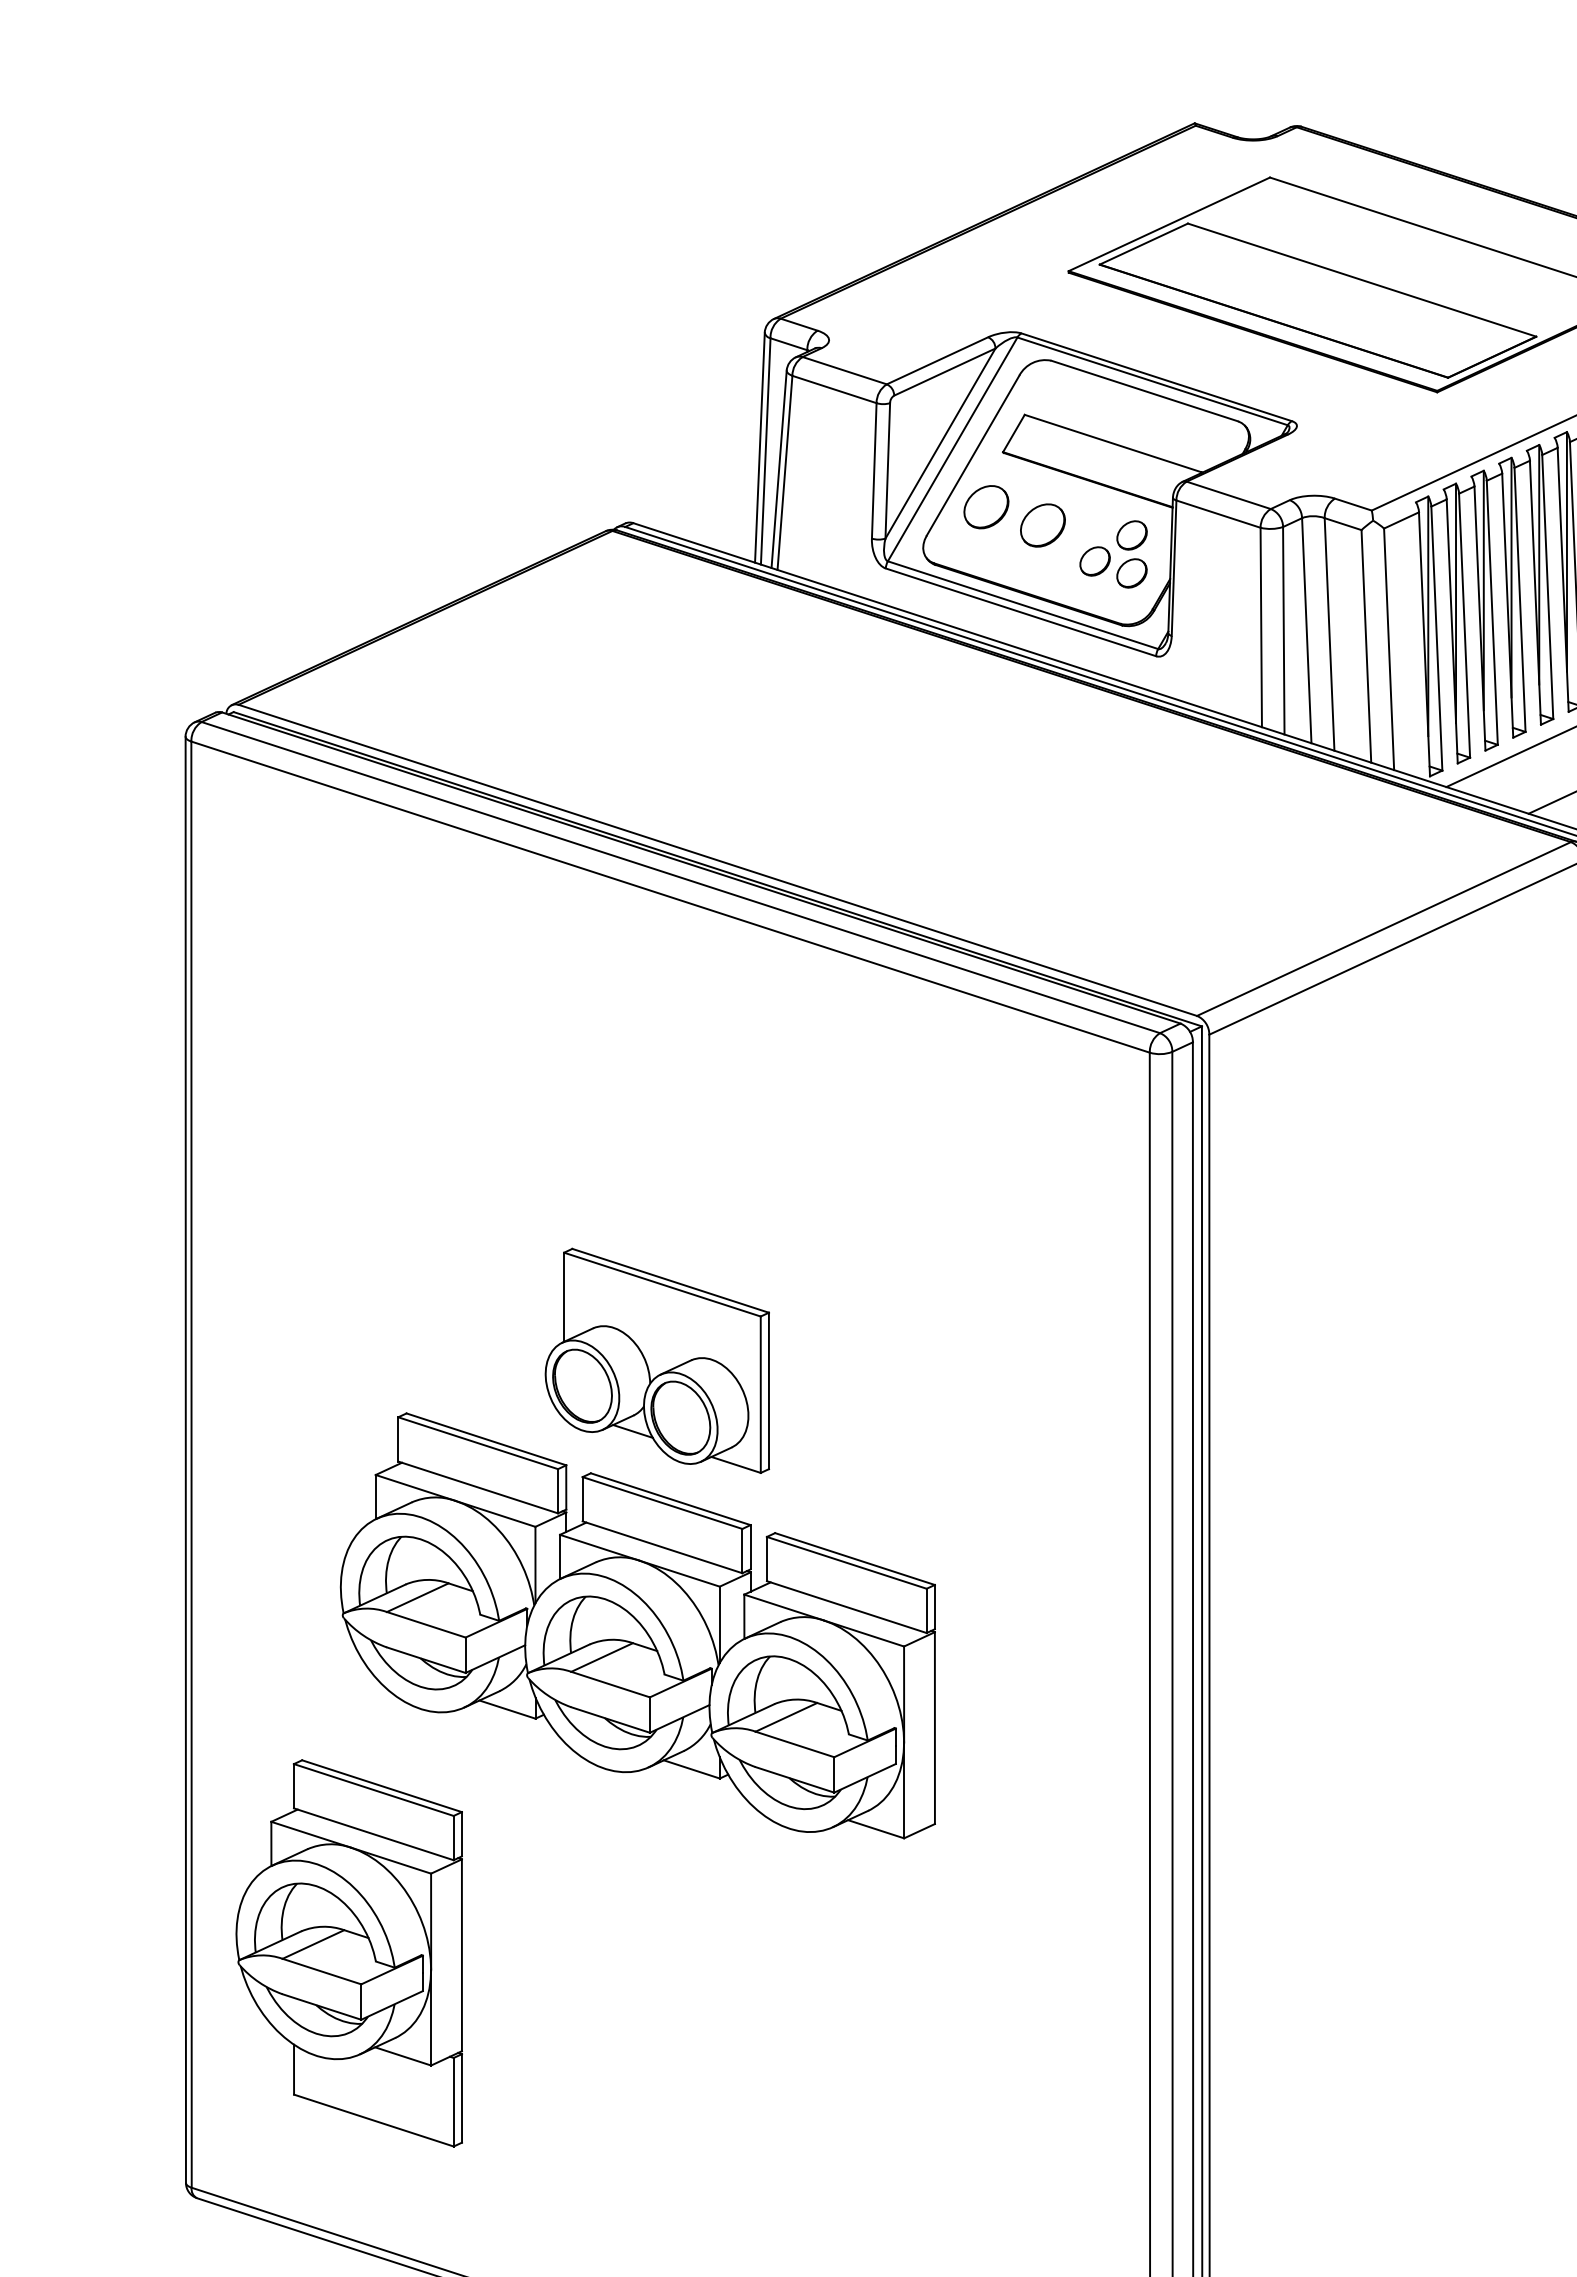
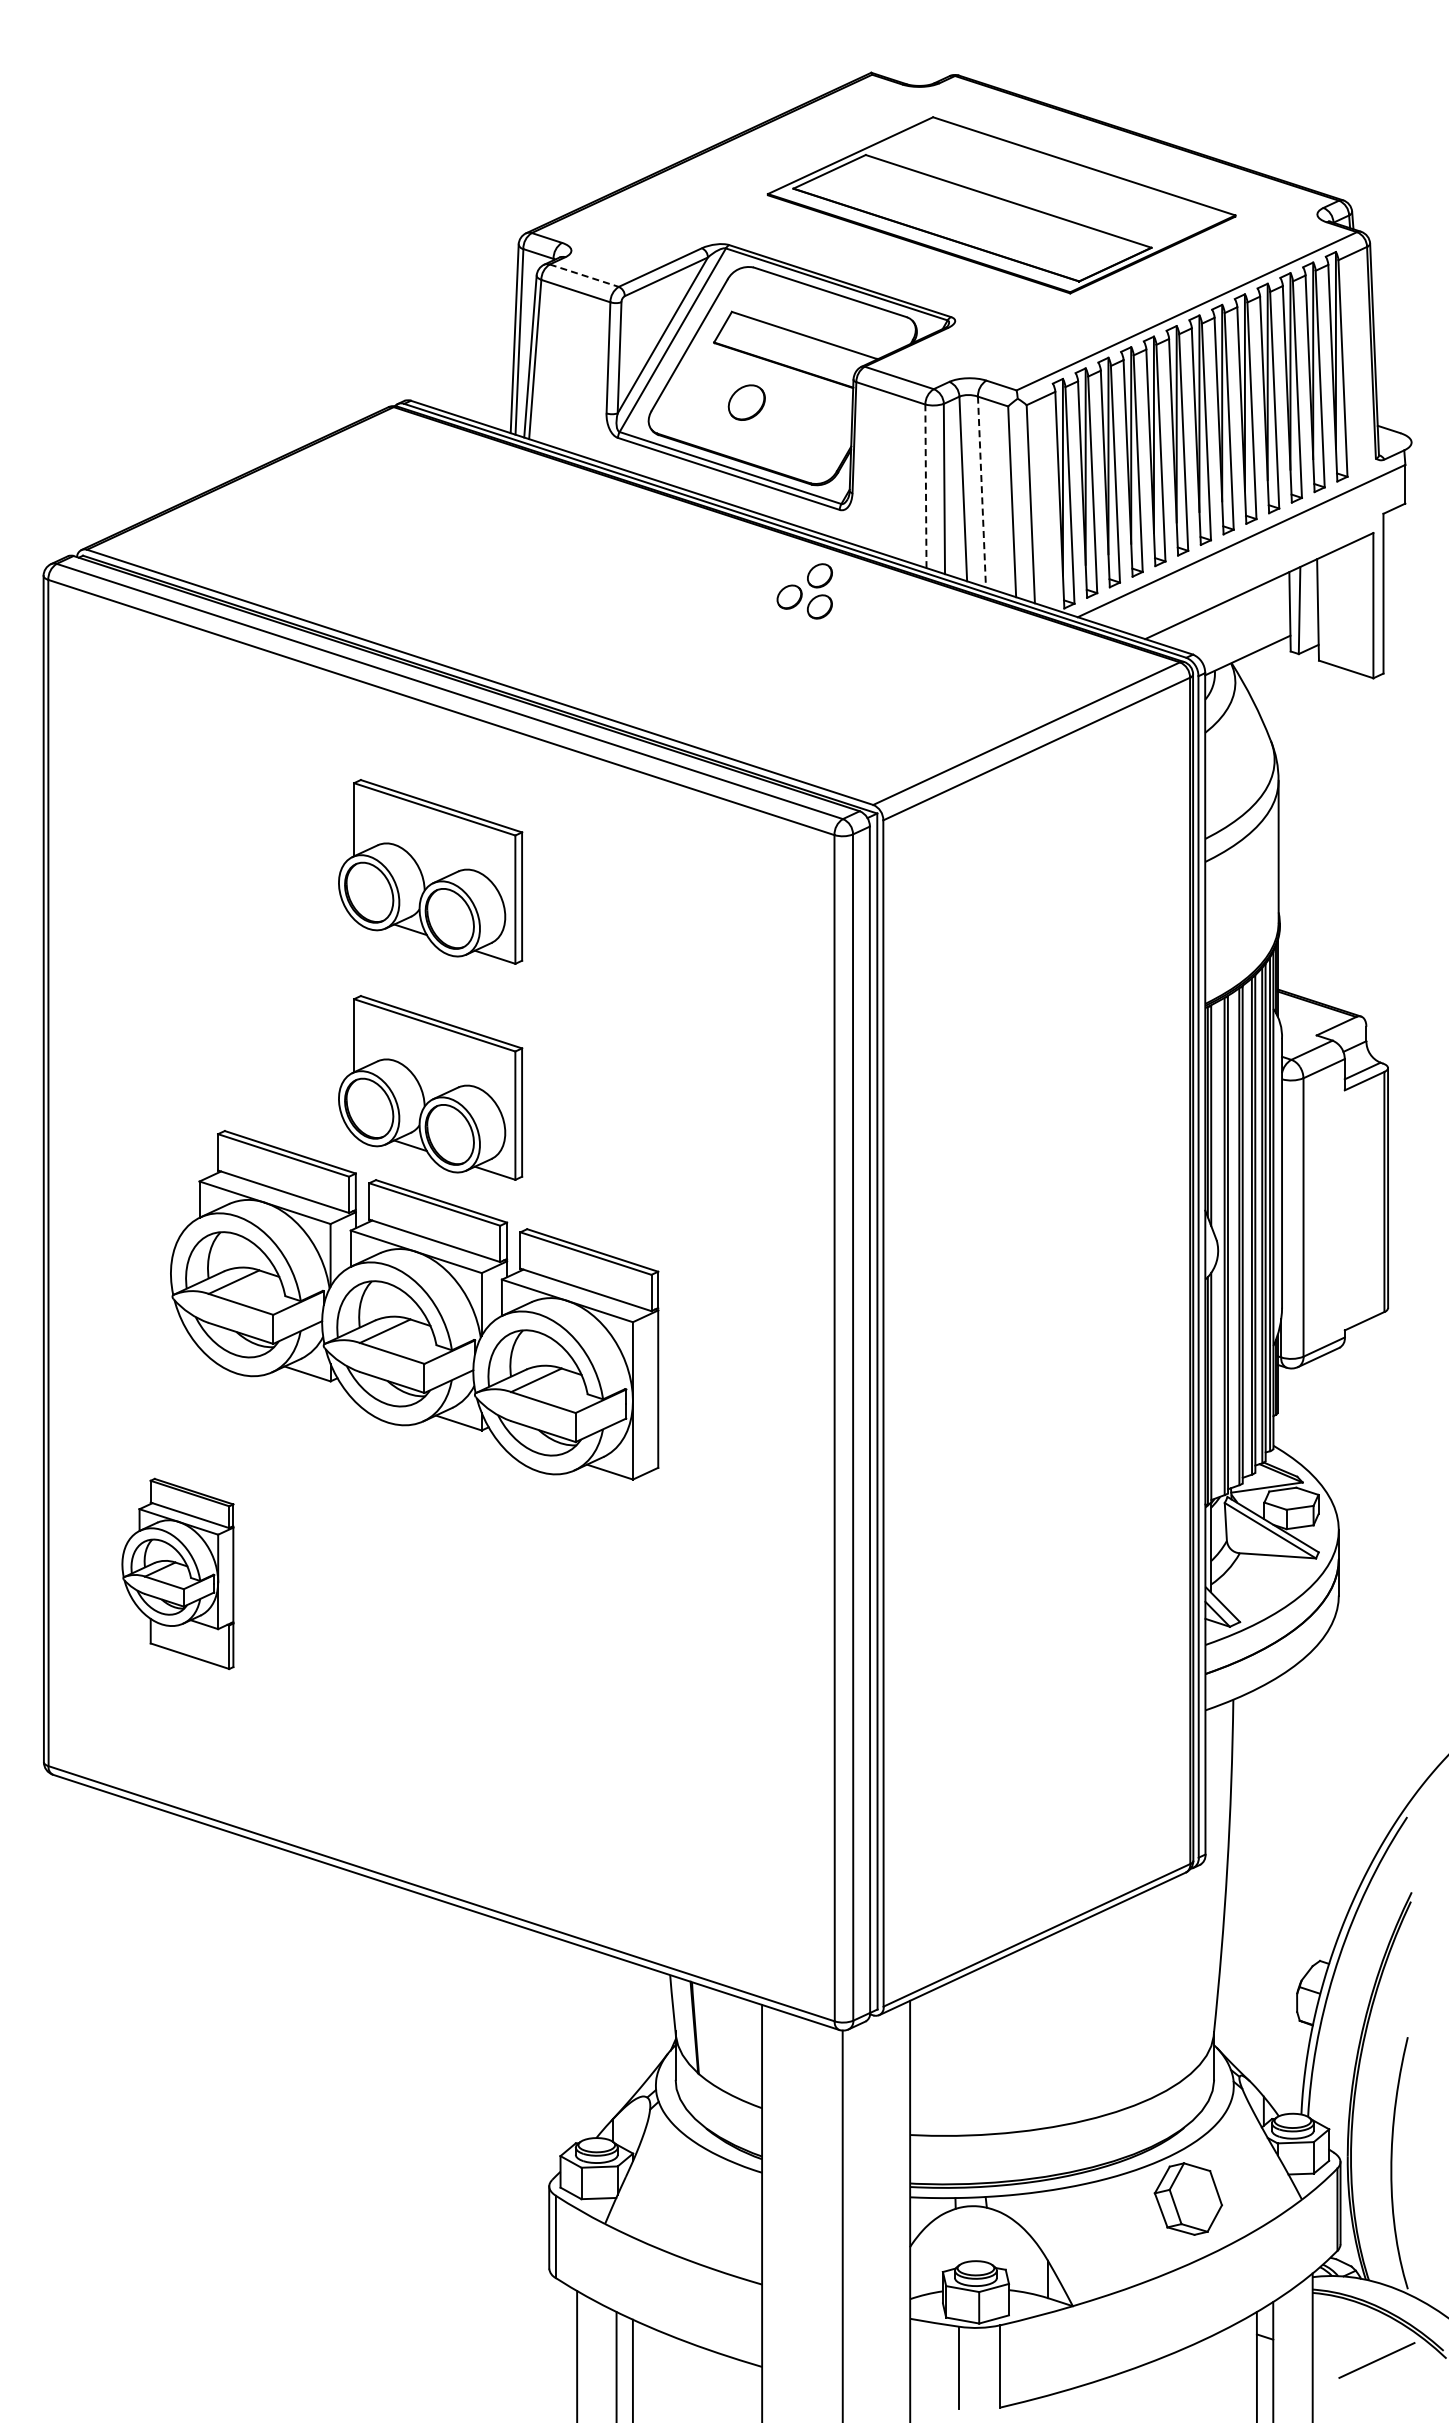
line: (845, 370) -> (584, 275), solid -> dashed
part: (986, 507) -> (700, 387), removed
part: (1113, 554) -> (804, 591), moved
line: (1260, 627) -> (925, 486), solid -> dashed
line: (1329, 635) -> (981, 492), solid -> dashed
part: (657, 1097) -> (430, 871), added
part: (348, 1952) -> (177, 1573), size x0.6

